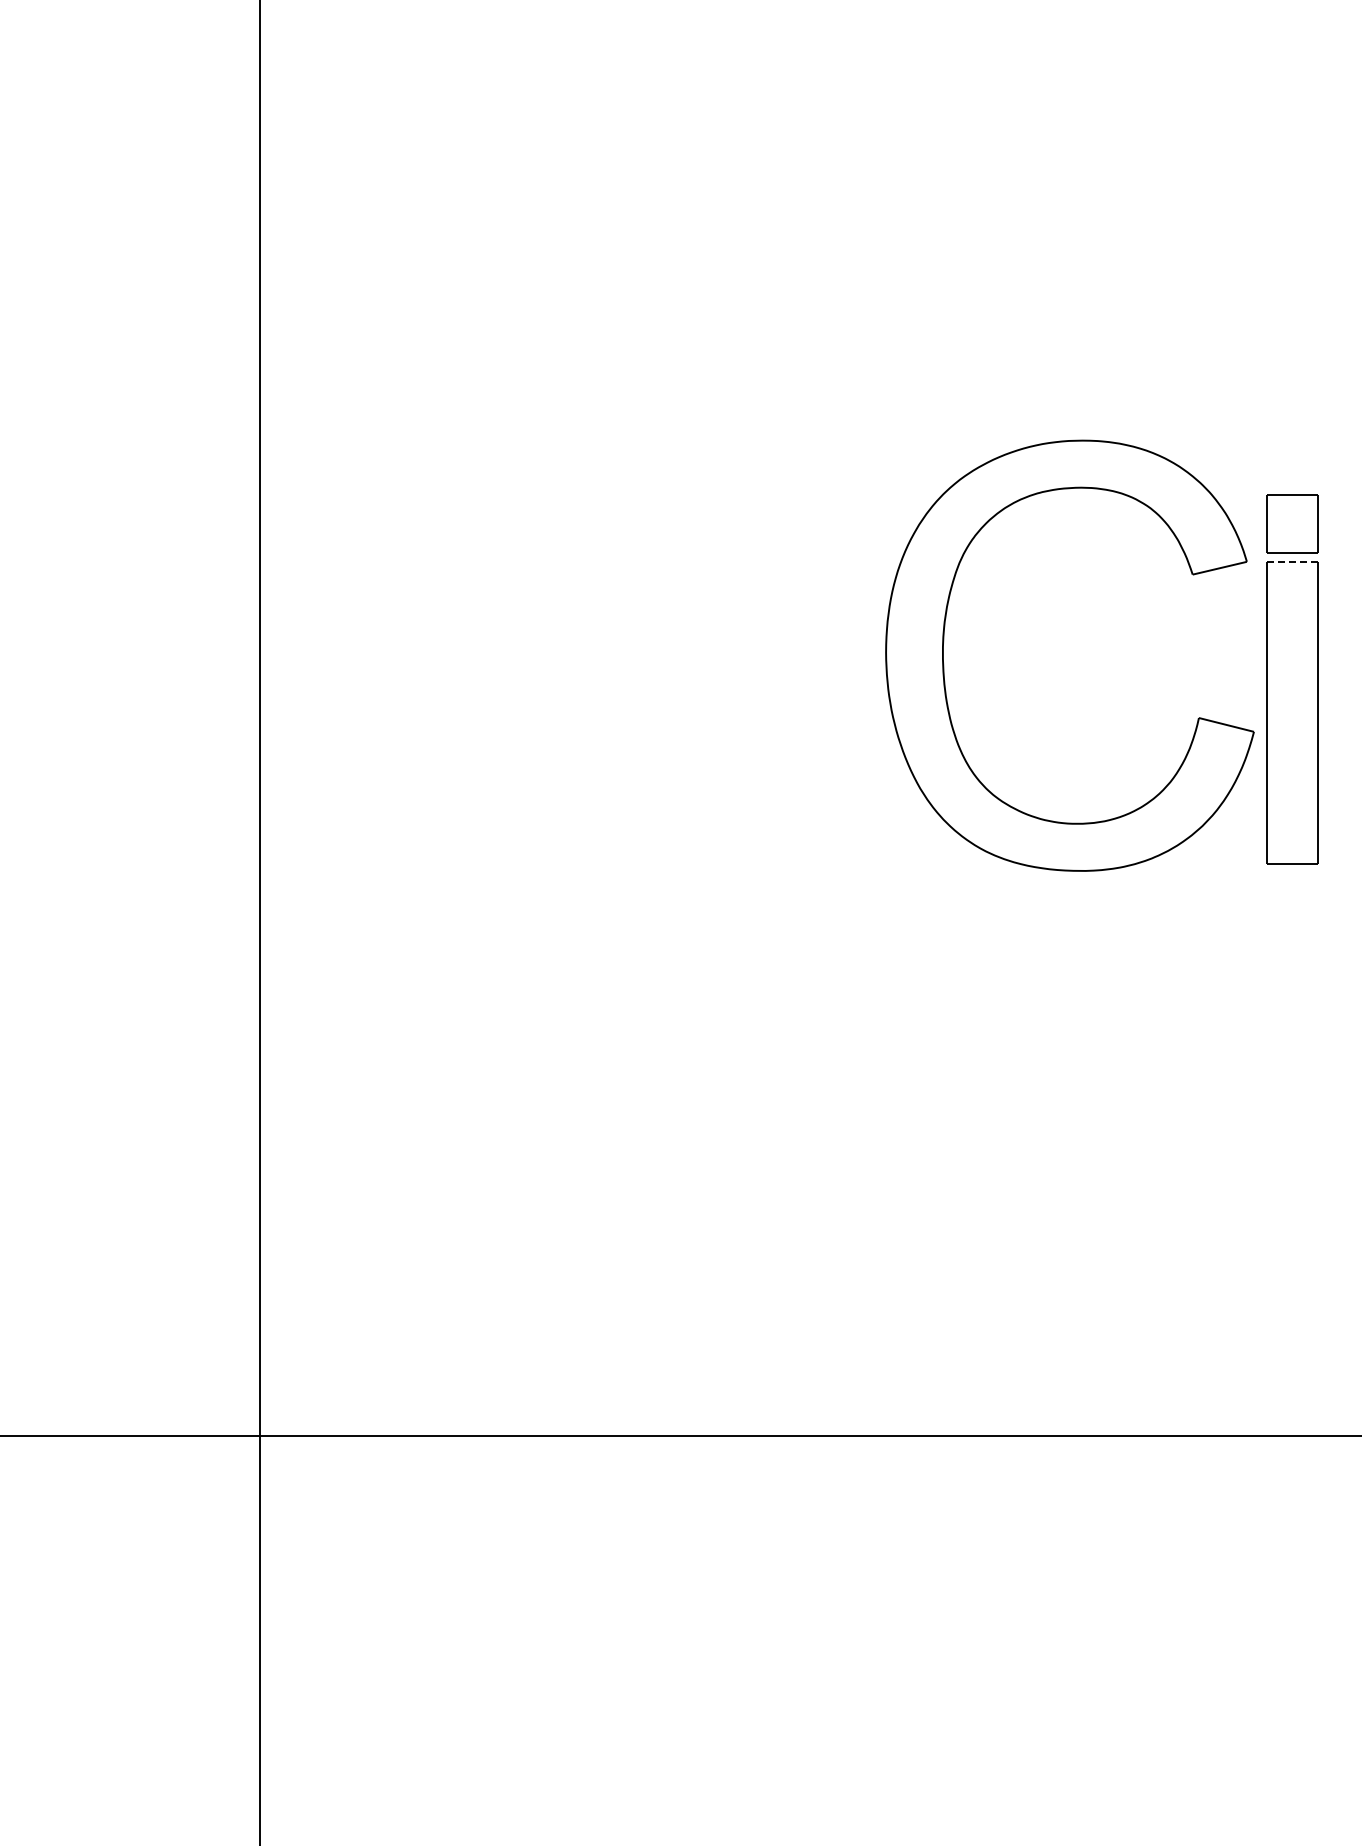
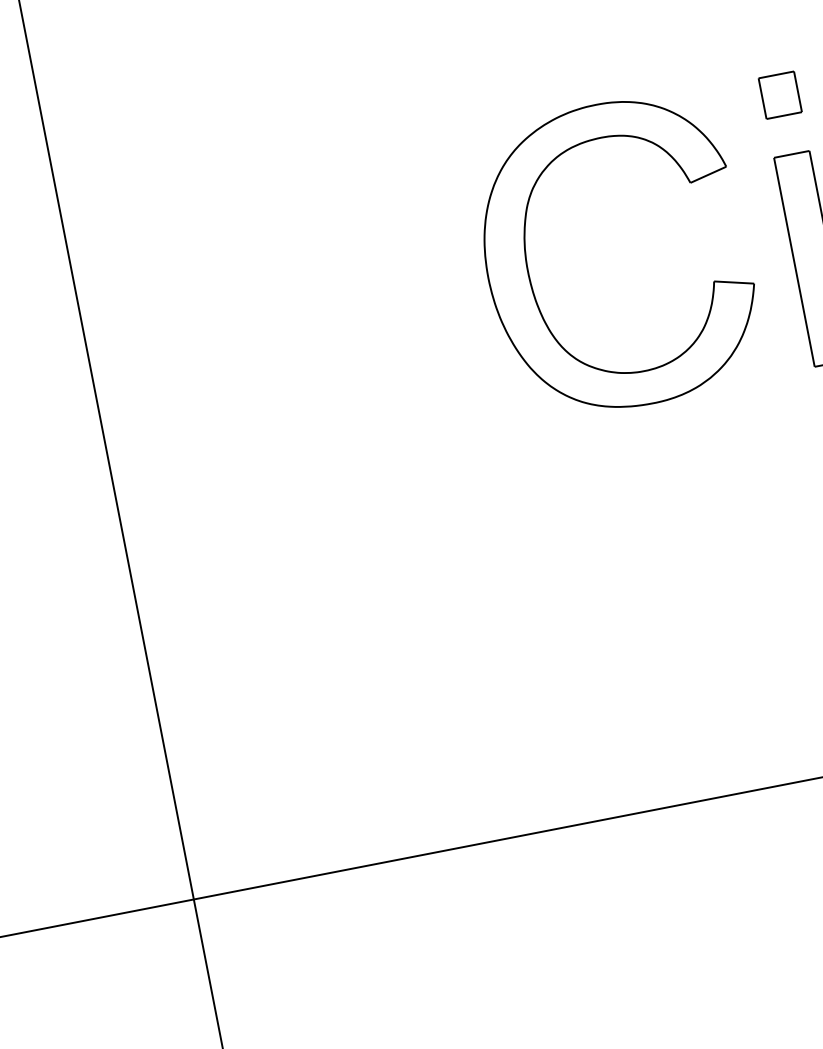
part: (1292, 523) -> (780, 94), moved
line: (1292, 562) -> (791, 154), dashed -> solid
part: (944, 664) -> (530, 278), moved

